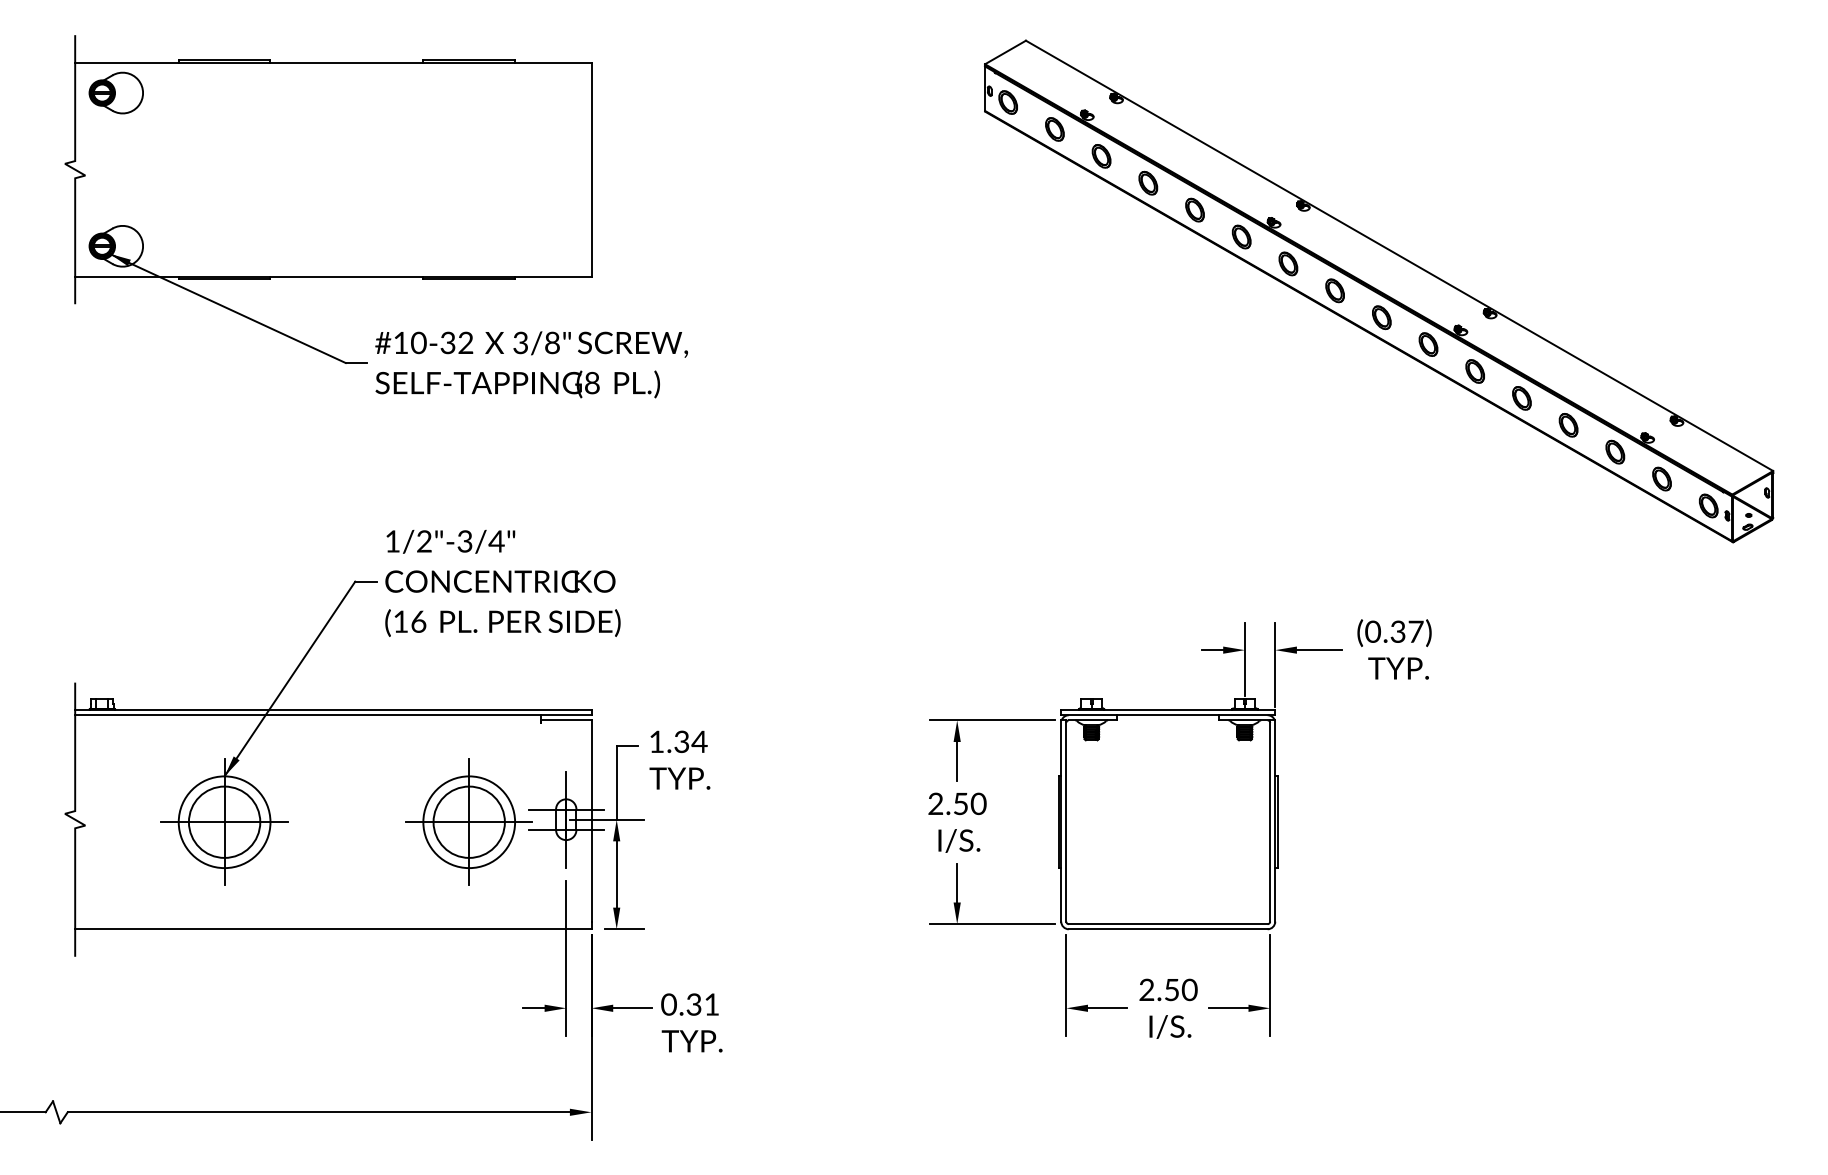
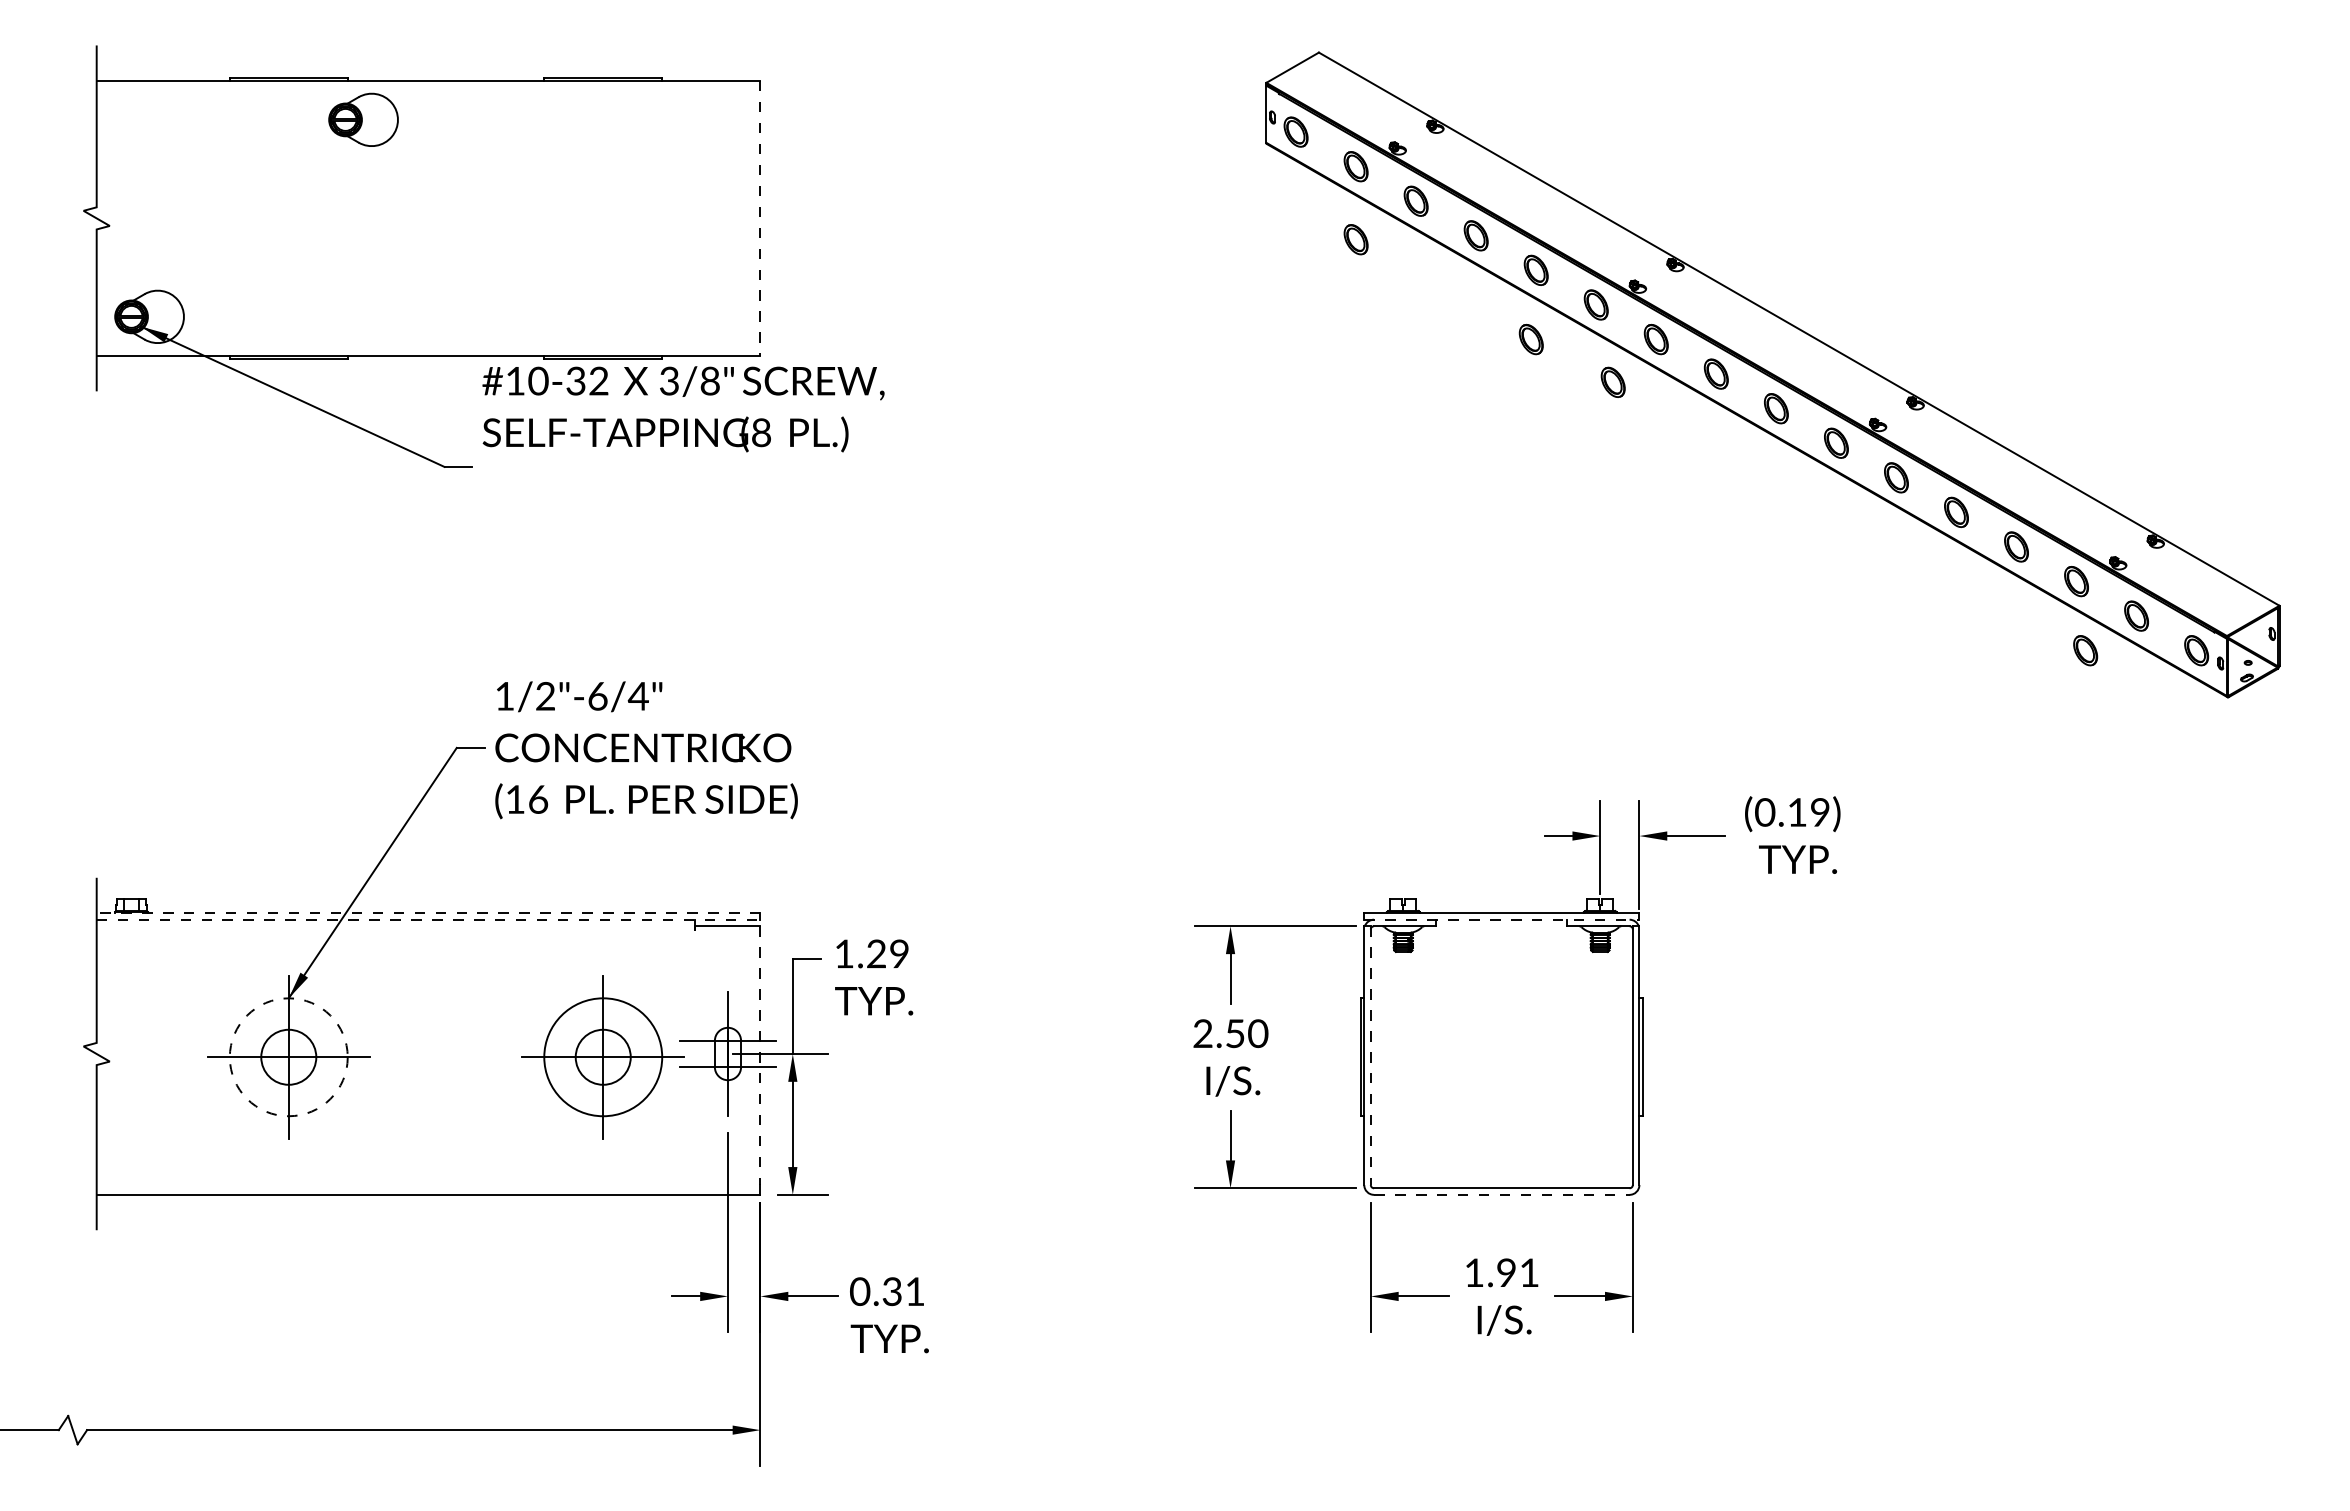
part: (116, 92) -> (363, 119), moved
line: (591, 169) -> (760, 218), solid -> dashed
part: (1054, 186) -> (1355, 239), added
part: (1190, 263) -> (1530, 339), added
part: (1254, 296) -> (1612, 381), added
text: (531, 365) -> (683, 409), moved
part: (1622, 505) -> (2085, 650), added
text: (464, 540) -> (597, 695), 1/2"-3/4" -> 1/2"-6/4"
text: (1406, 631) -> (1808, 812), (0.37) -> (0.19)
line: (333, 710) -> (428, 913), solid -> dashed
line: (333, 715) -> (428, 919), solid -> dashed
line: (1167, 715) -> (1501, 919), solid -> dashed
text: (691, 741) -> (888, 953), 1.34 -> 1.29
line: (591, 821) -> (760, 1056), solid -> dashed
line: (1066, 821) -> (1370, 1056), solid -> dashed
circle: (224, 822) -> (288, 1057), size x0.6
circle: (224, 822) -> (288, 1057), solid -> dashed
circle: (469, 822) -> (603, 1057), size x0.6
line: (1167, 928) -> (1501, 1194), solid -> dashed
text: (1167, 989) -> (1501, 1272), 2.50 -> 1.91

